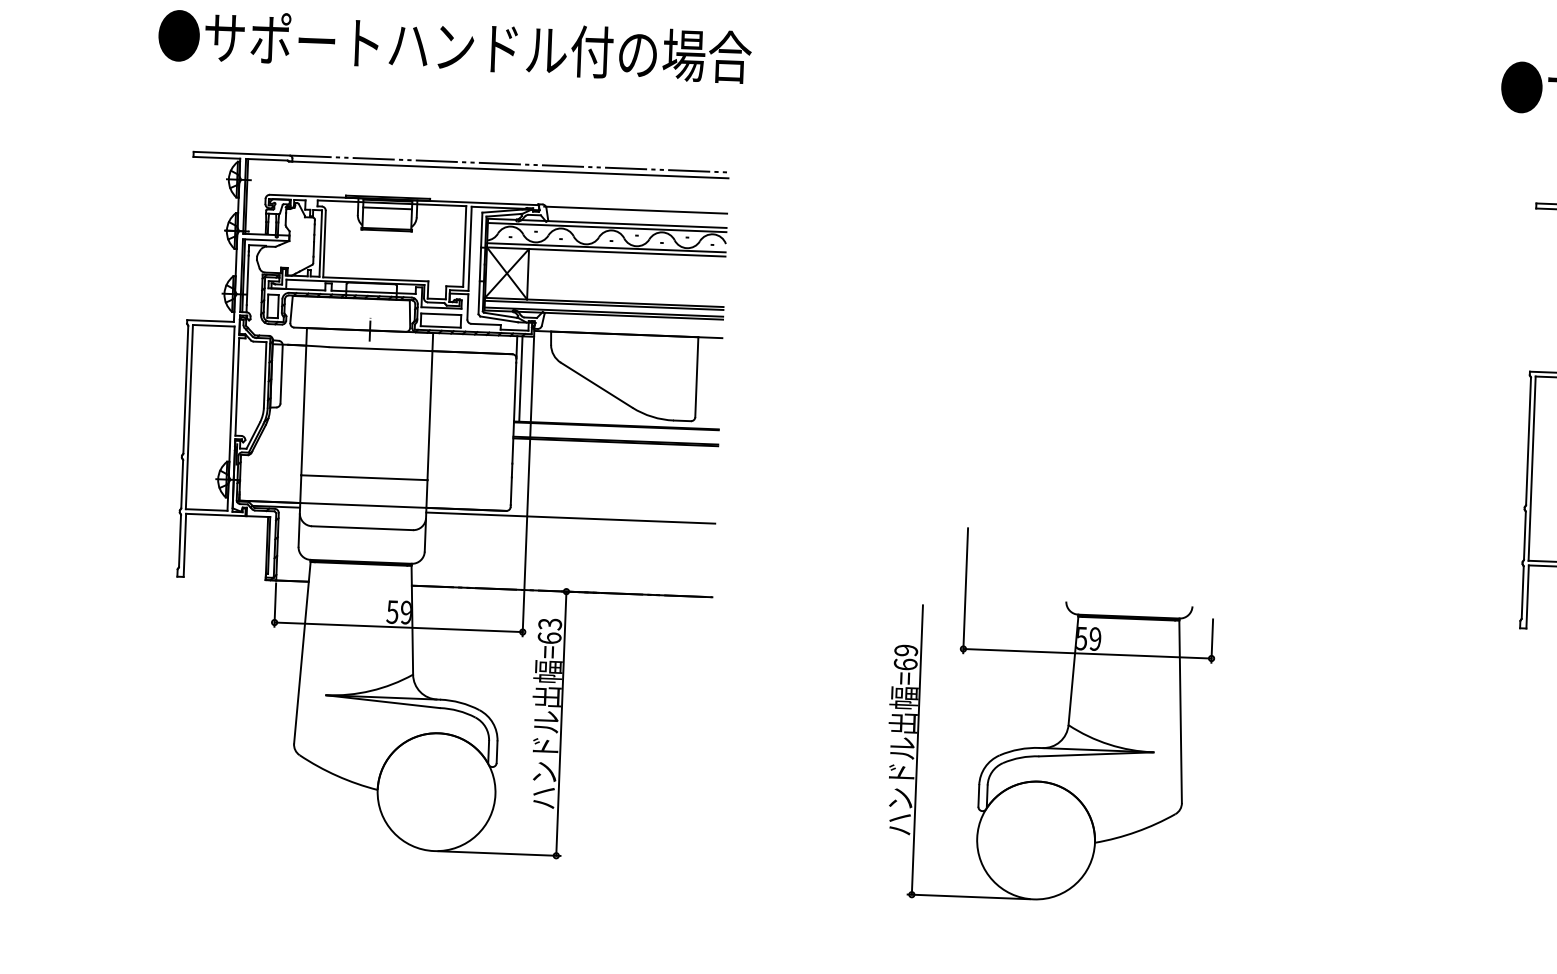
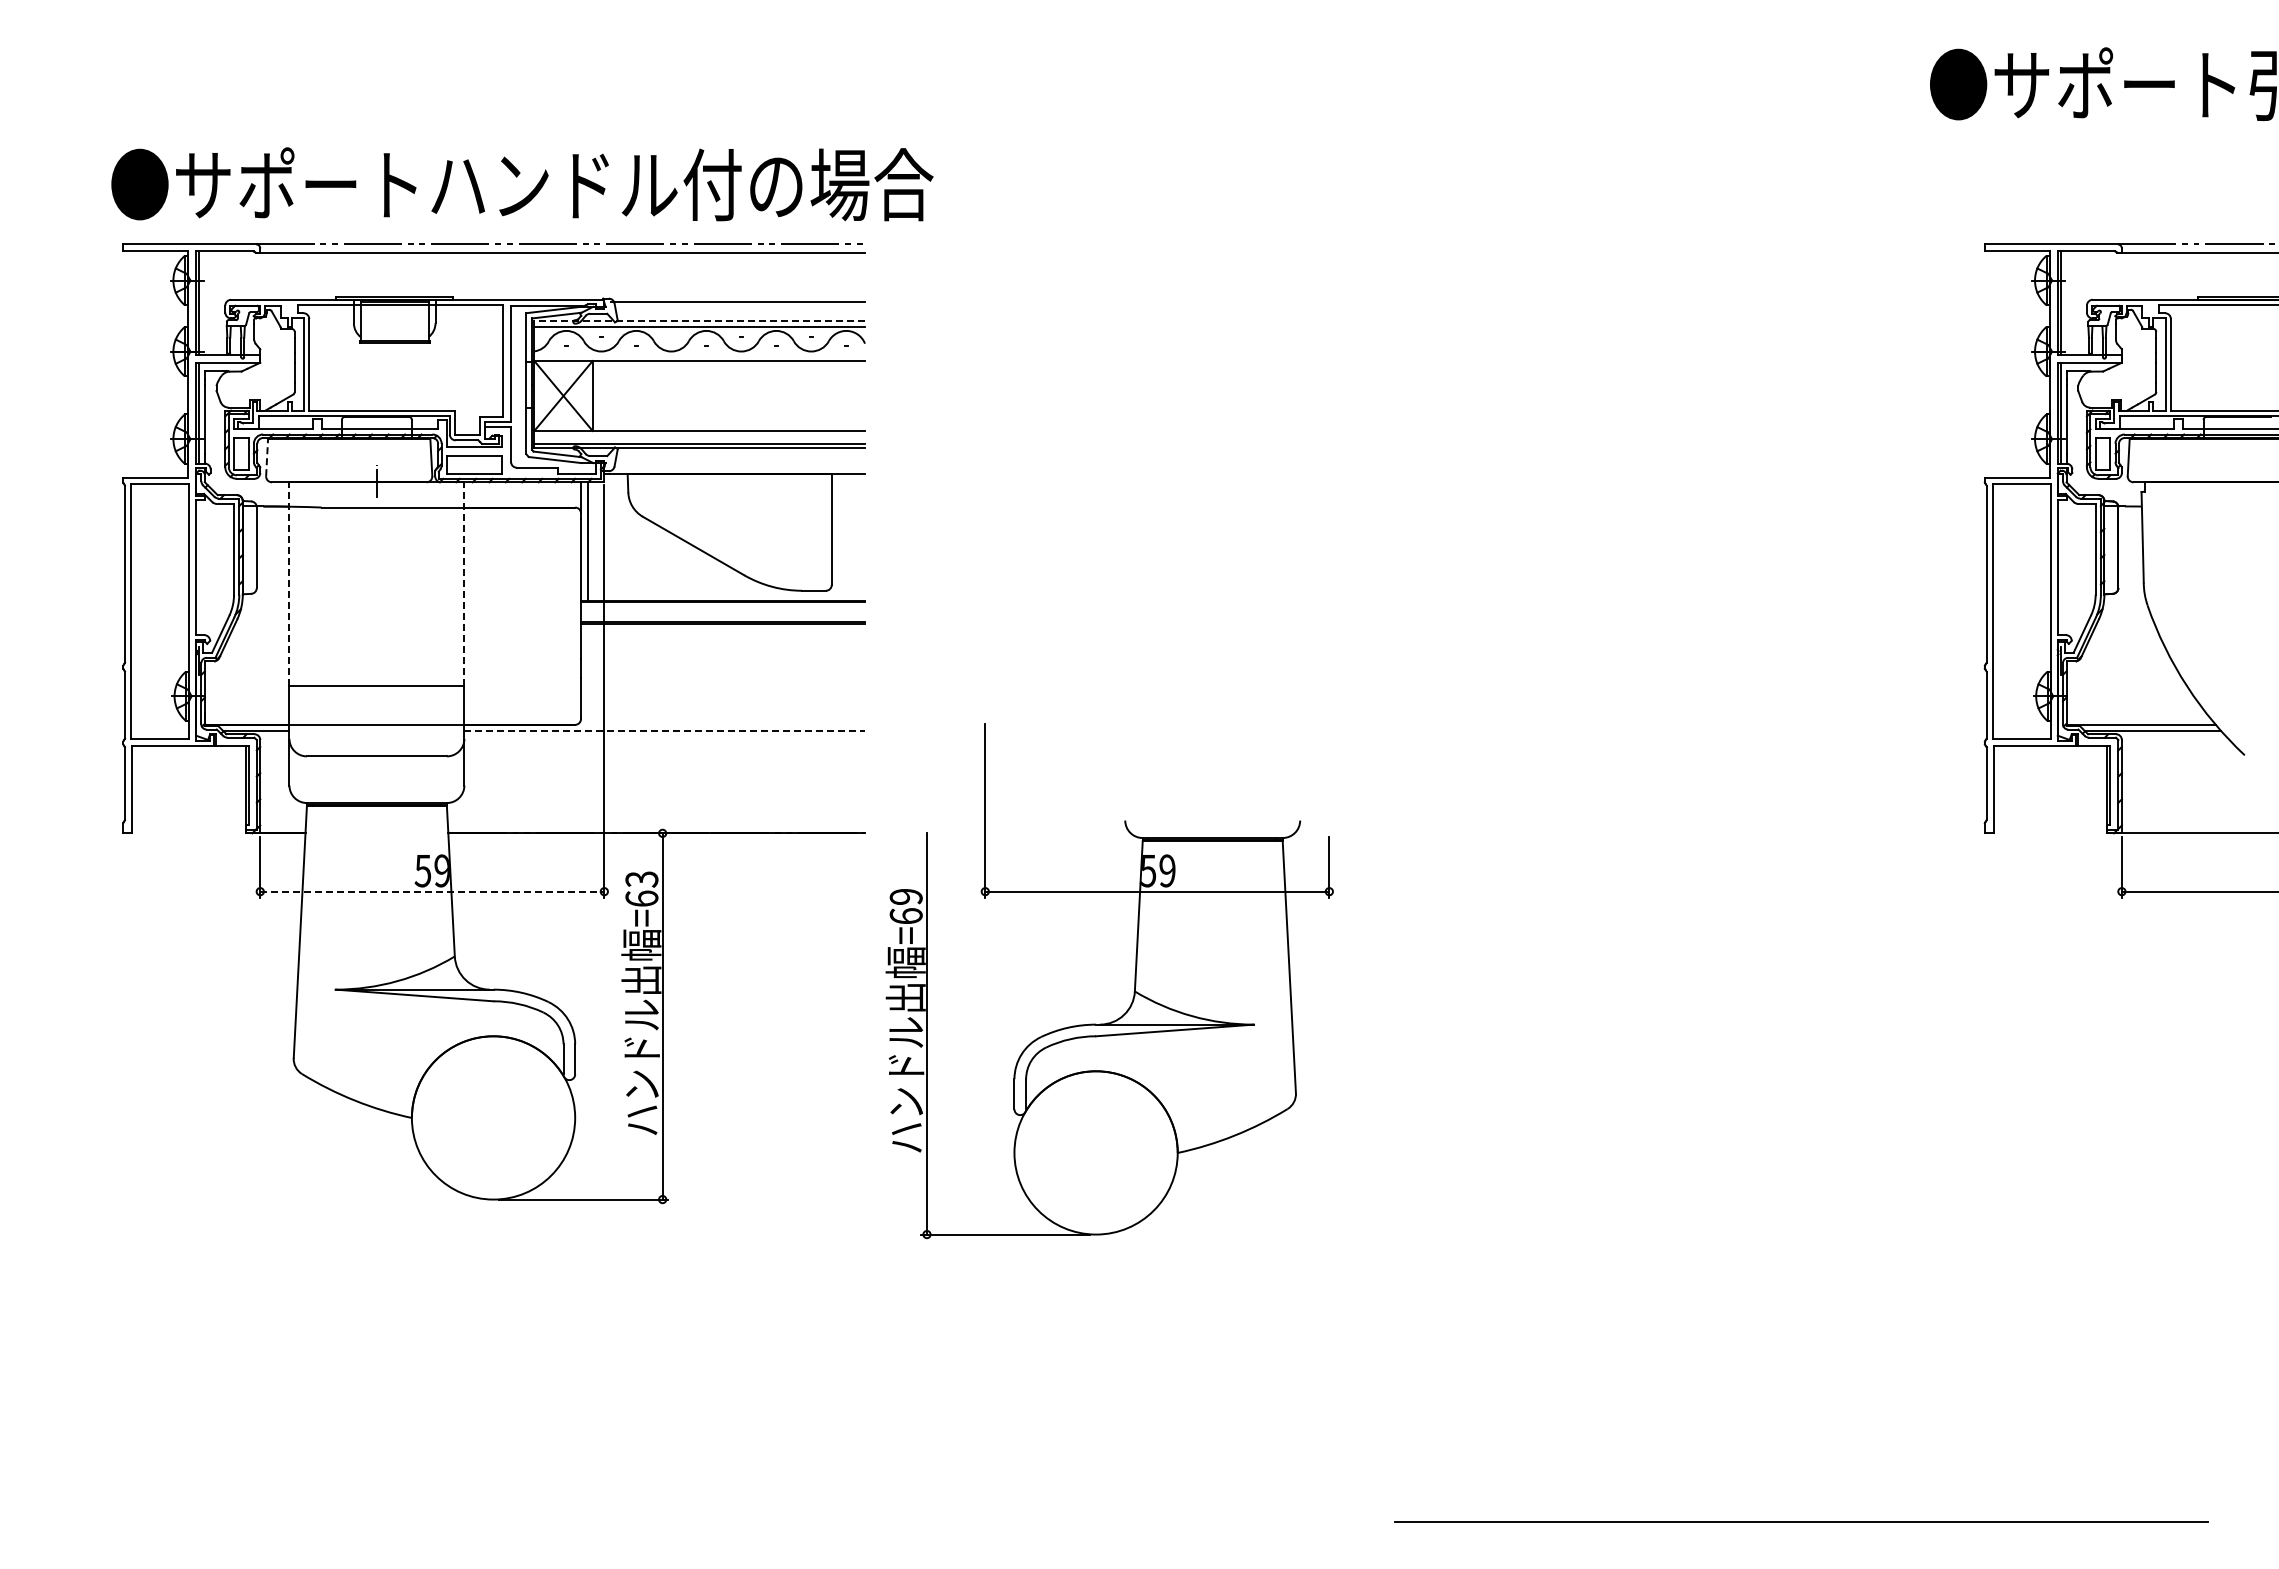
text: (455, 46) -> (522, 184), moved
line: (387, 208) -> (394, 312), removed
line: (607, 223) -> (699, 321), solid -> dashed
line: (606, 247) -> (699, 355), removed
line: (604, 305) -> (699, 435), removed
line: (291, 309) -> (267, 457), solid -> dashed
line: (304, 401) -> (289, 583), solid -> dashed
line: (430, 405) -> (464, 583), solid -> dashed
line: (571, 518) -> (665, 731), solid -> dashed
line: (398, 627) -> (432, 891), solid -> dashed
part: (1068, 717) -> (1134, 981), moved

